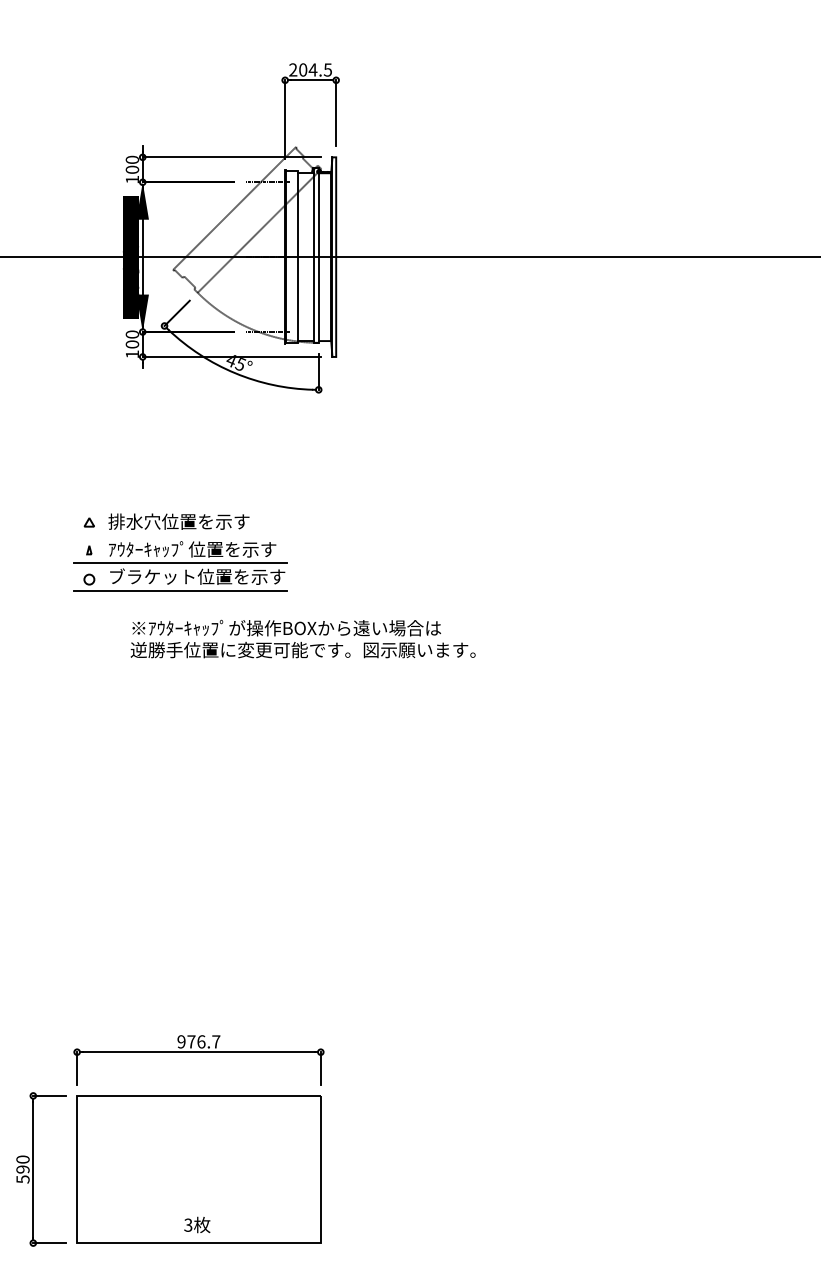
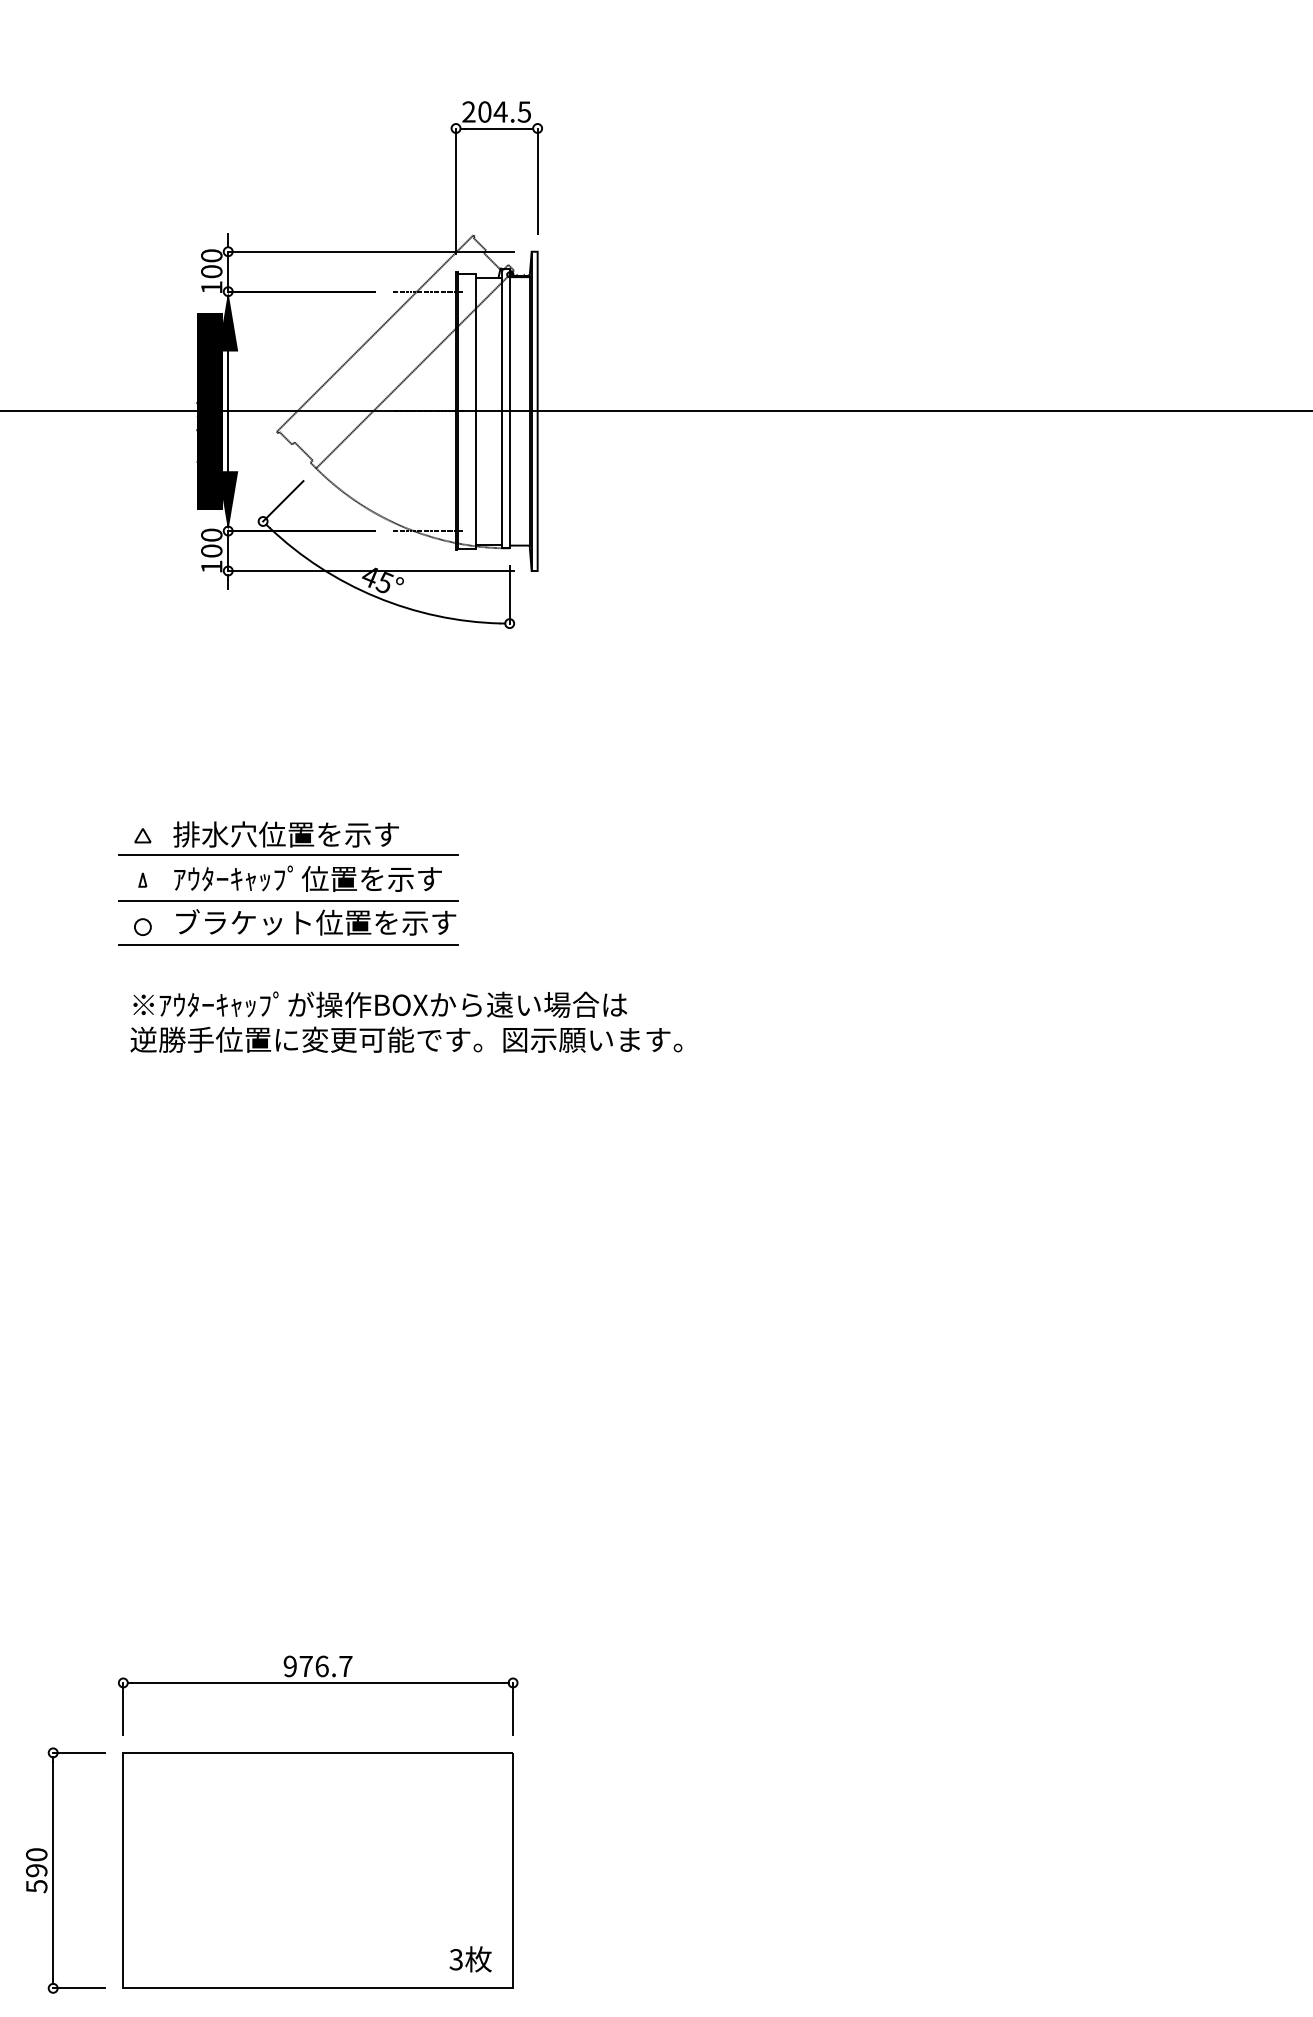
line: (180, 534) -> (288, 854), added
text: (302, 638) -> (405, 1021), moved
text: (197, 1224) -> (470, 1958), moved

